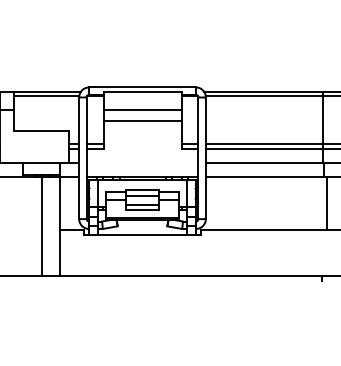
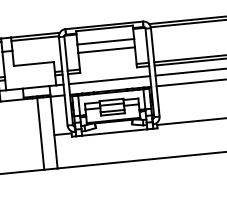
line: (142, 162) -> (109, 79), added

